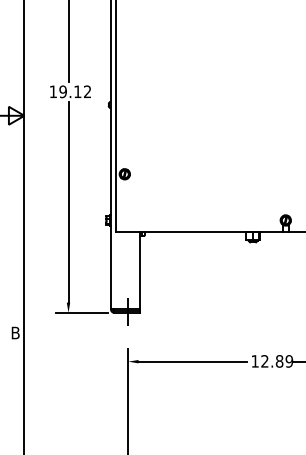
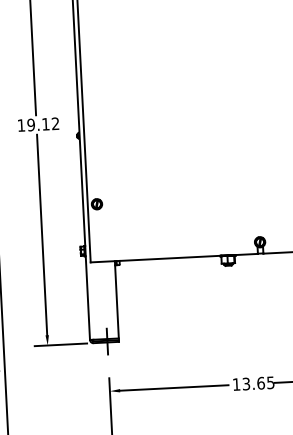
text: (277, 361) -> (258, 383), 12.89 -> 13.65

